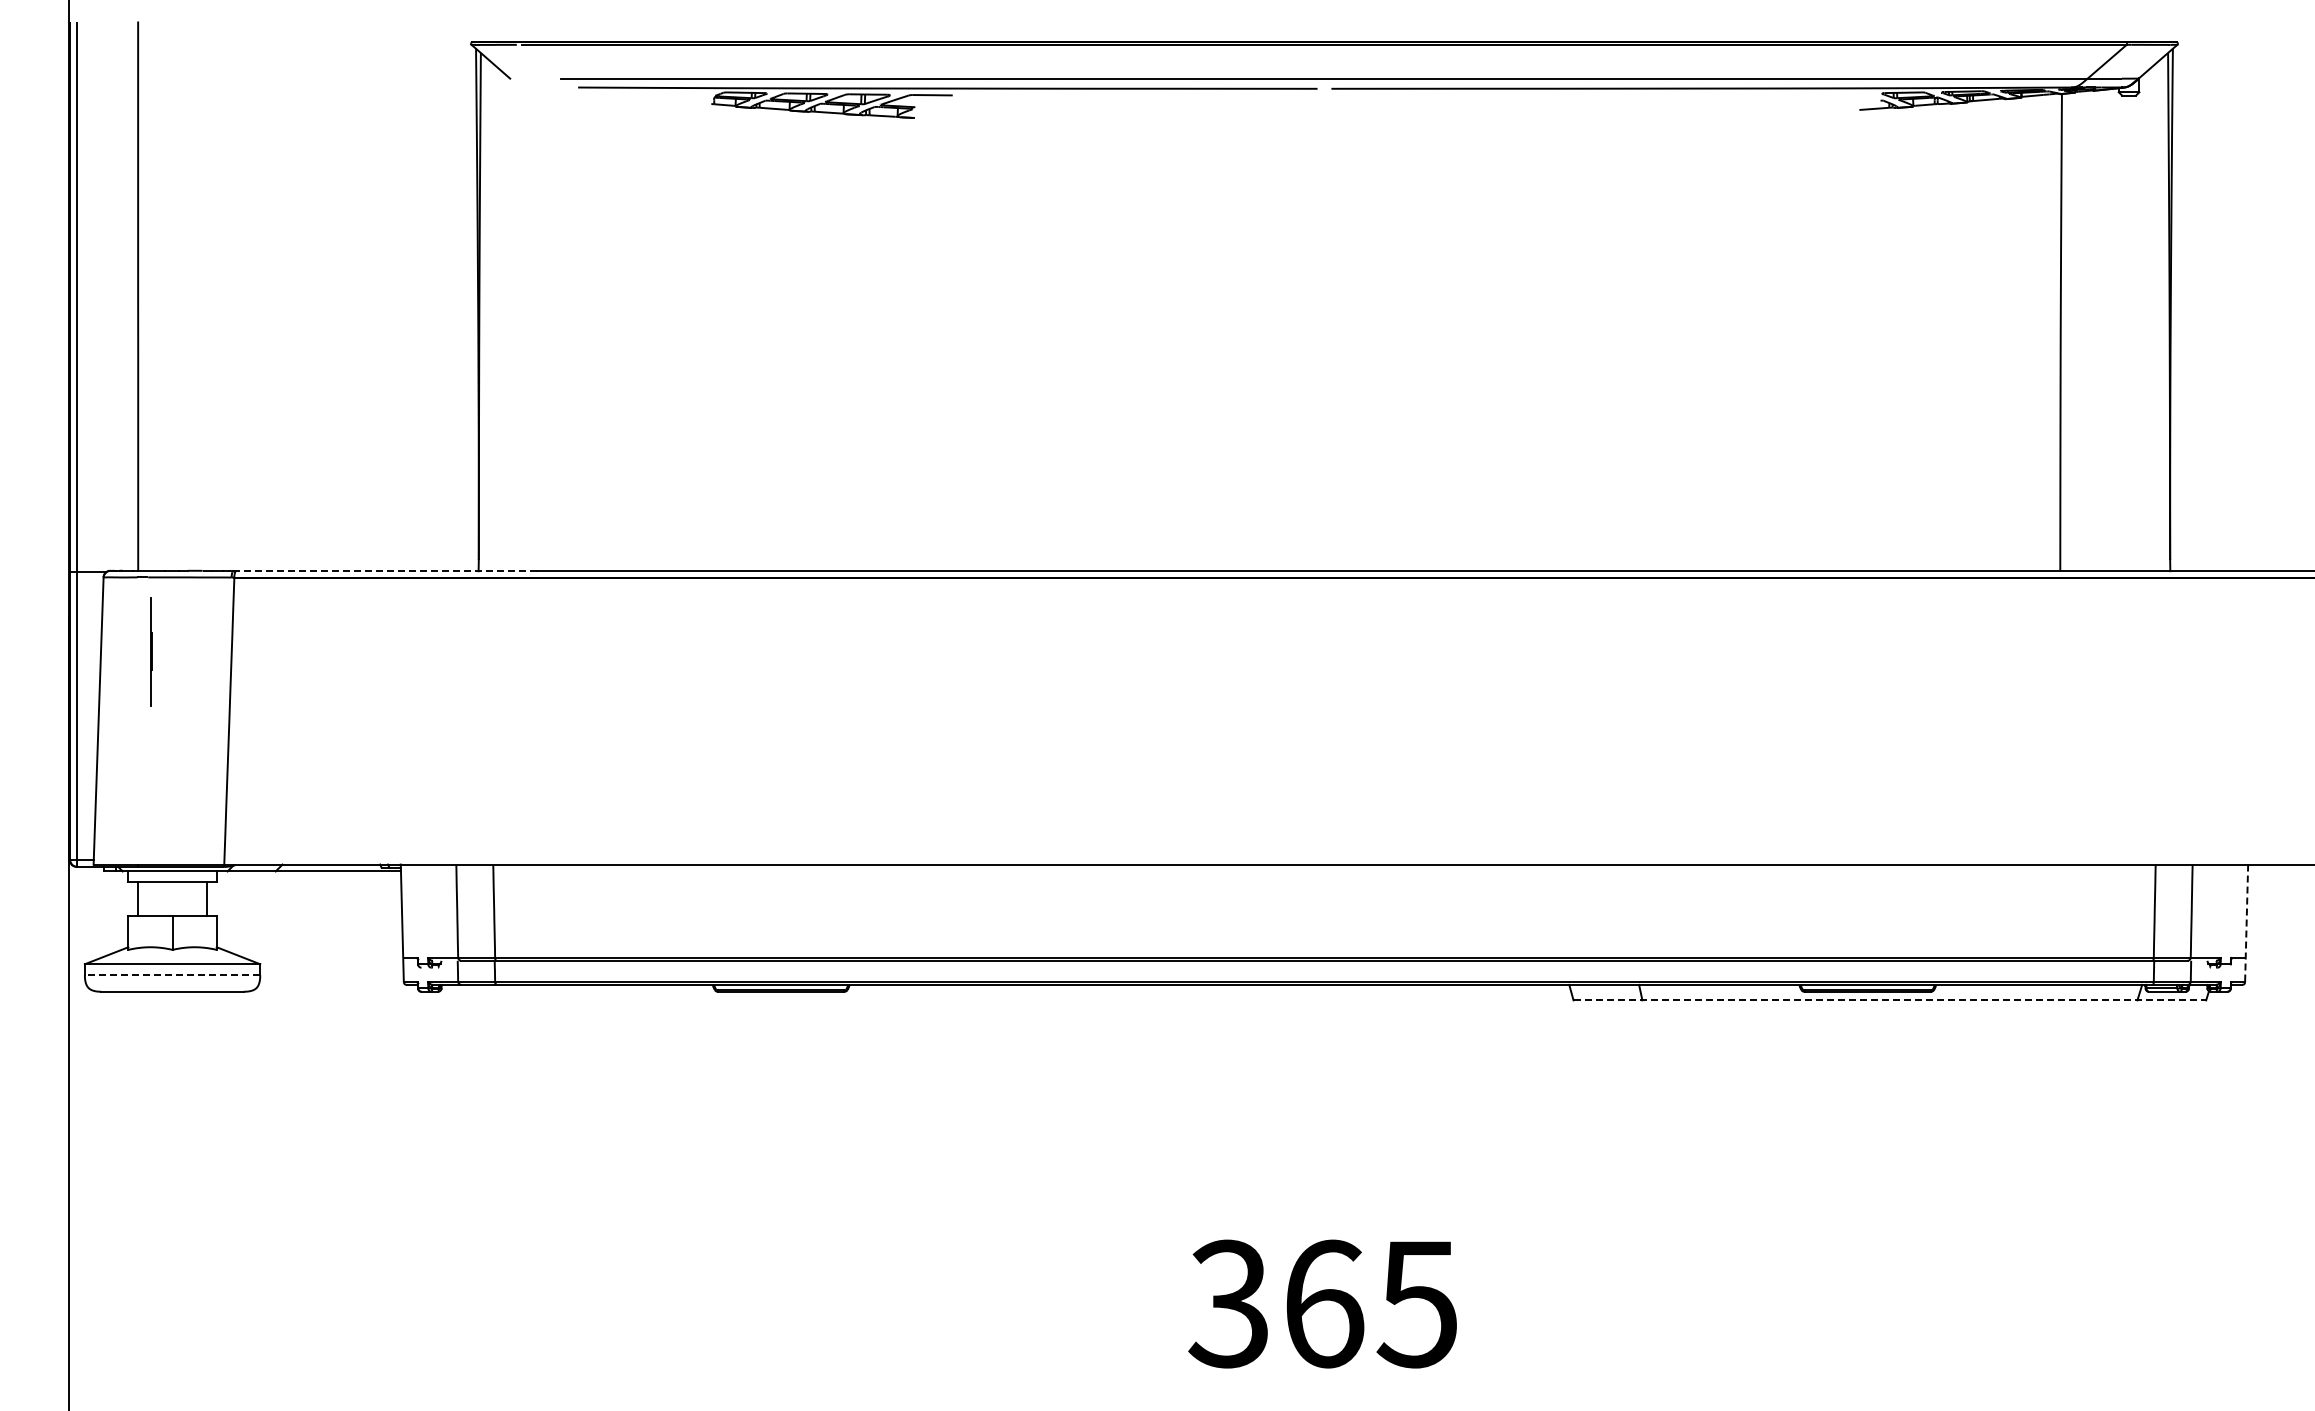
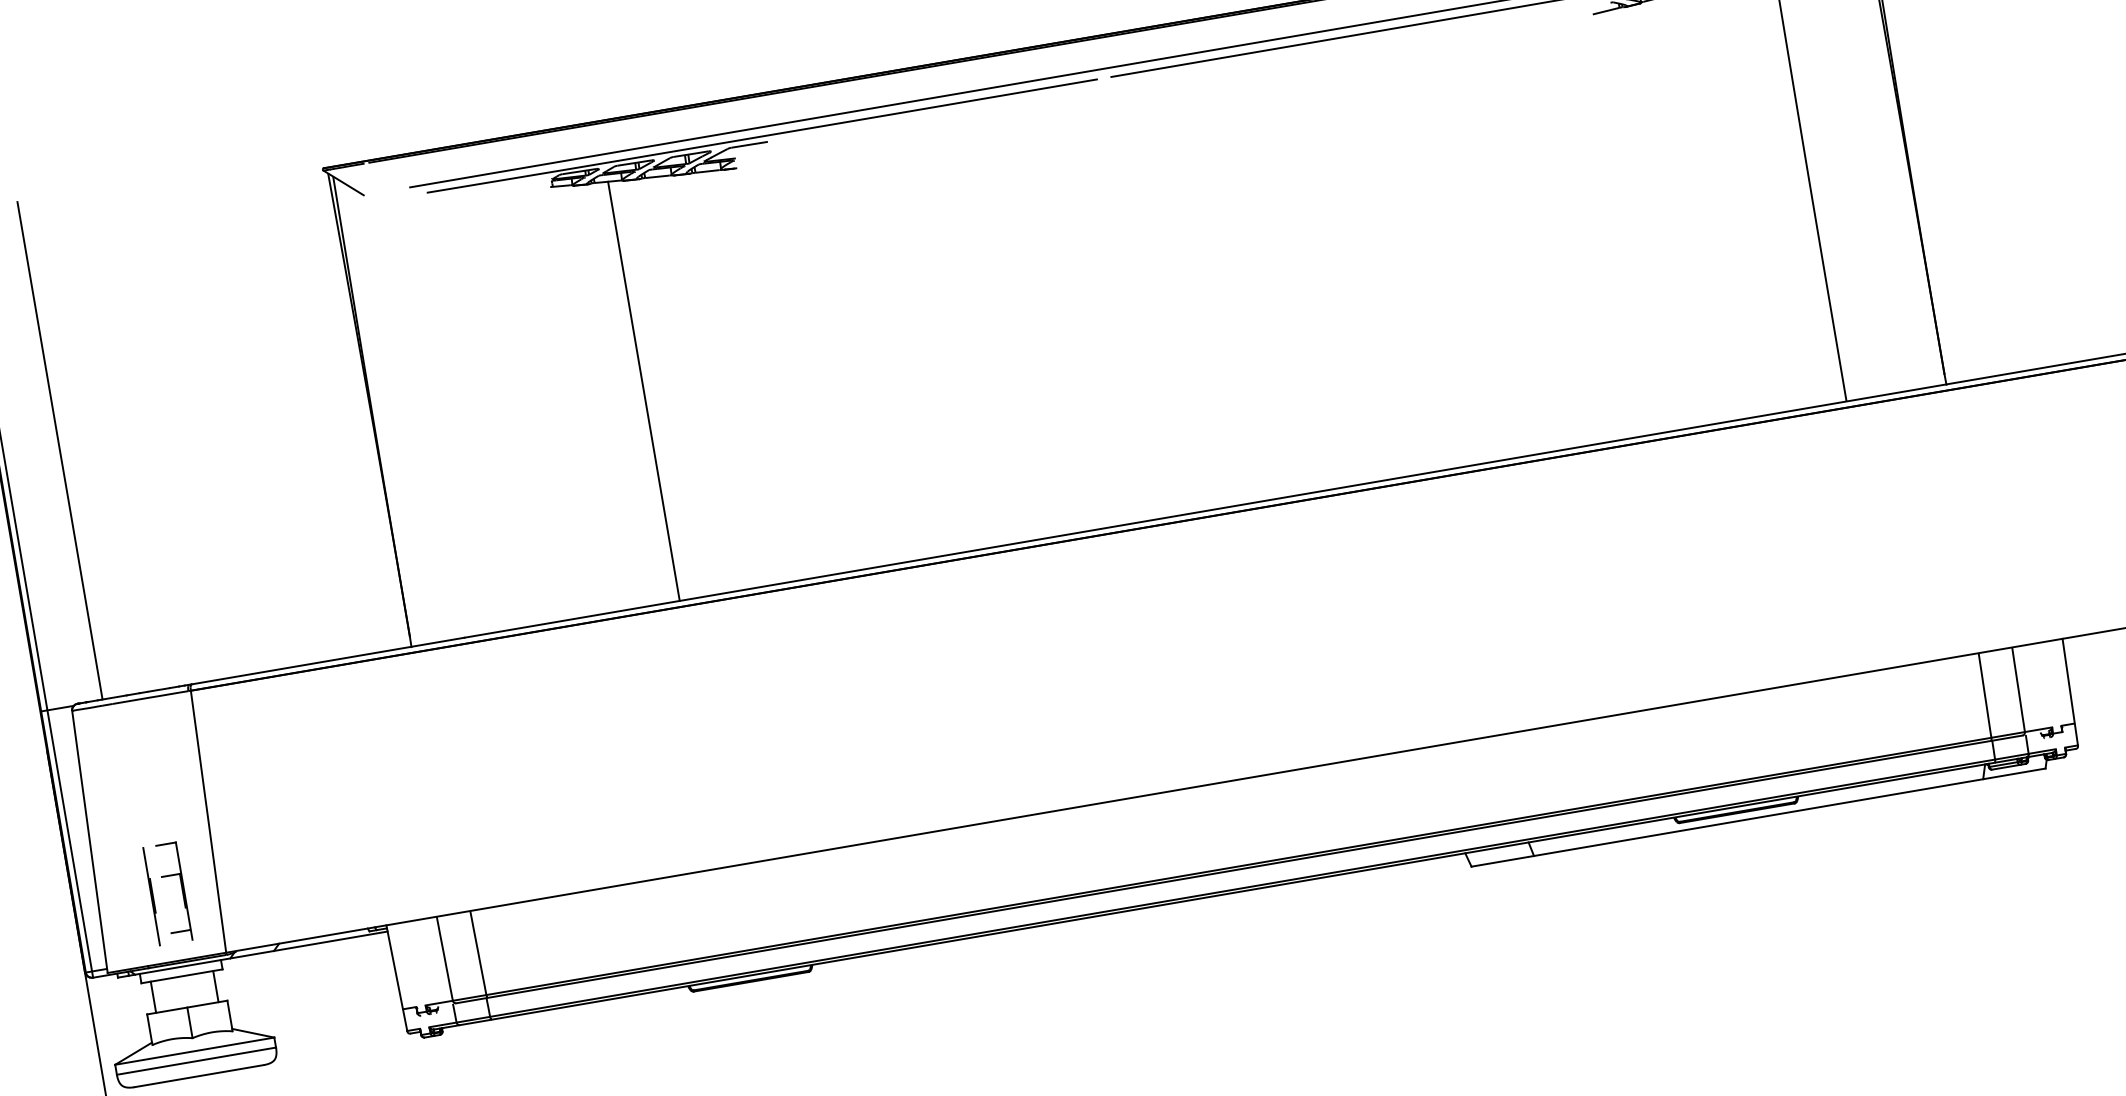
line: (774, 339) -> (644, 390), added
line: (386, 570) -> (327, 660), dashed -> solid
line: (151, 651) -> (152, 896), moved
part: (188, 790) -> (182, 891), added
line: (2246, 922) -> (2070, 691), dashed -> solid
line: (172, 975) -> (196, 1061), dashed -> solid
line: (1890, 1000) -> (1759, 817), dashed -> solid

